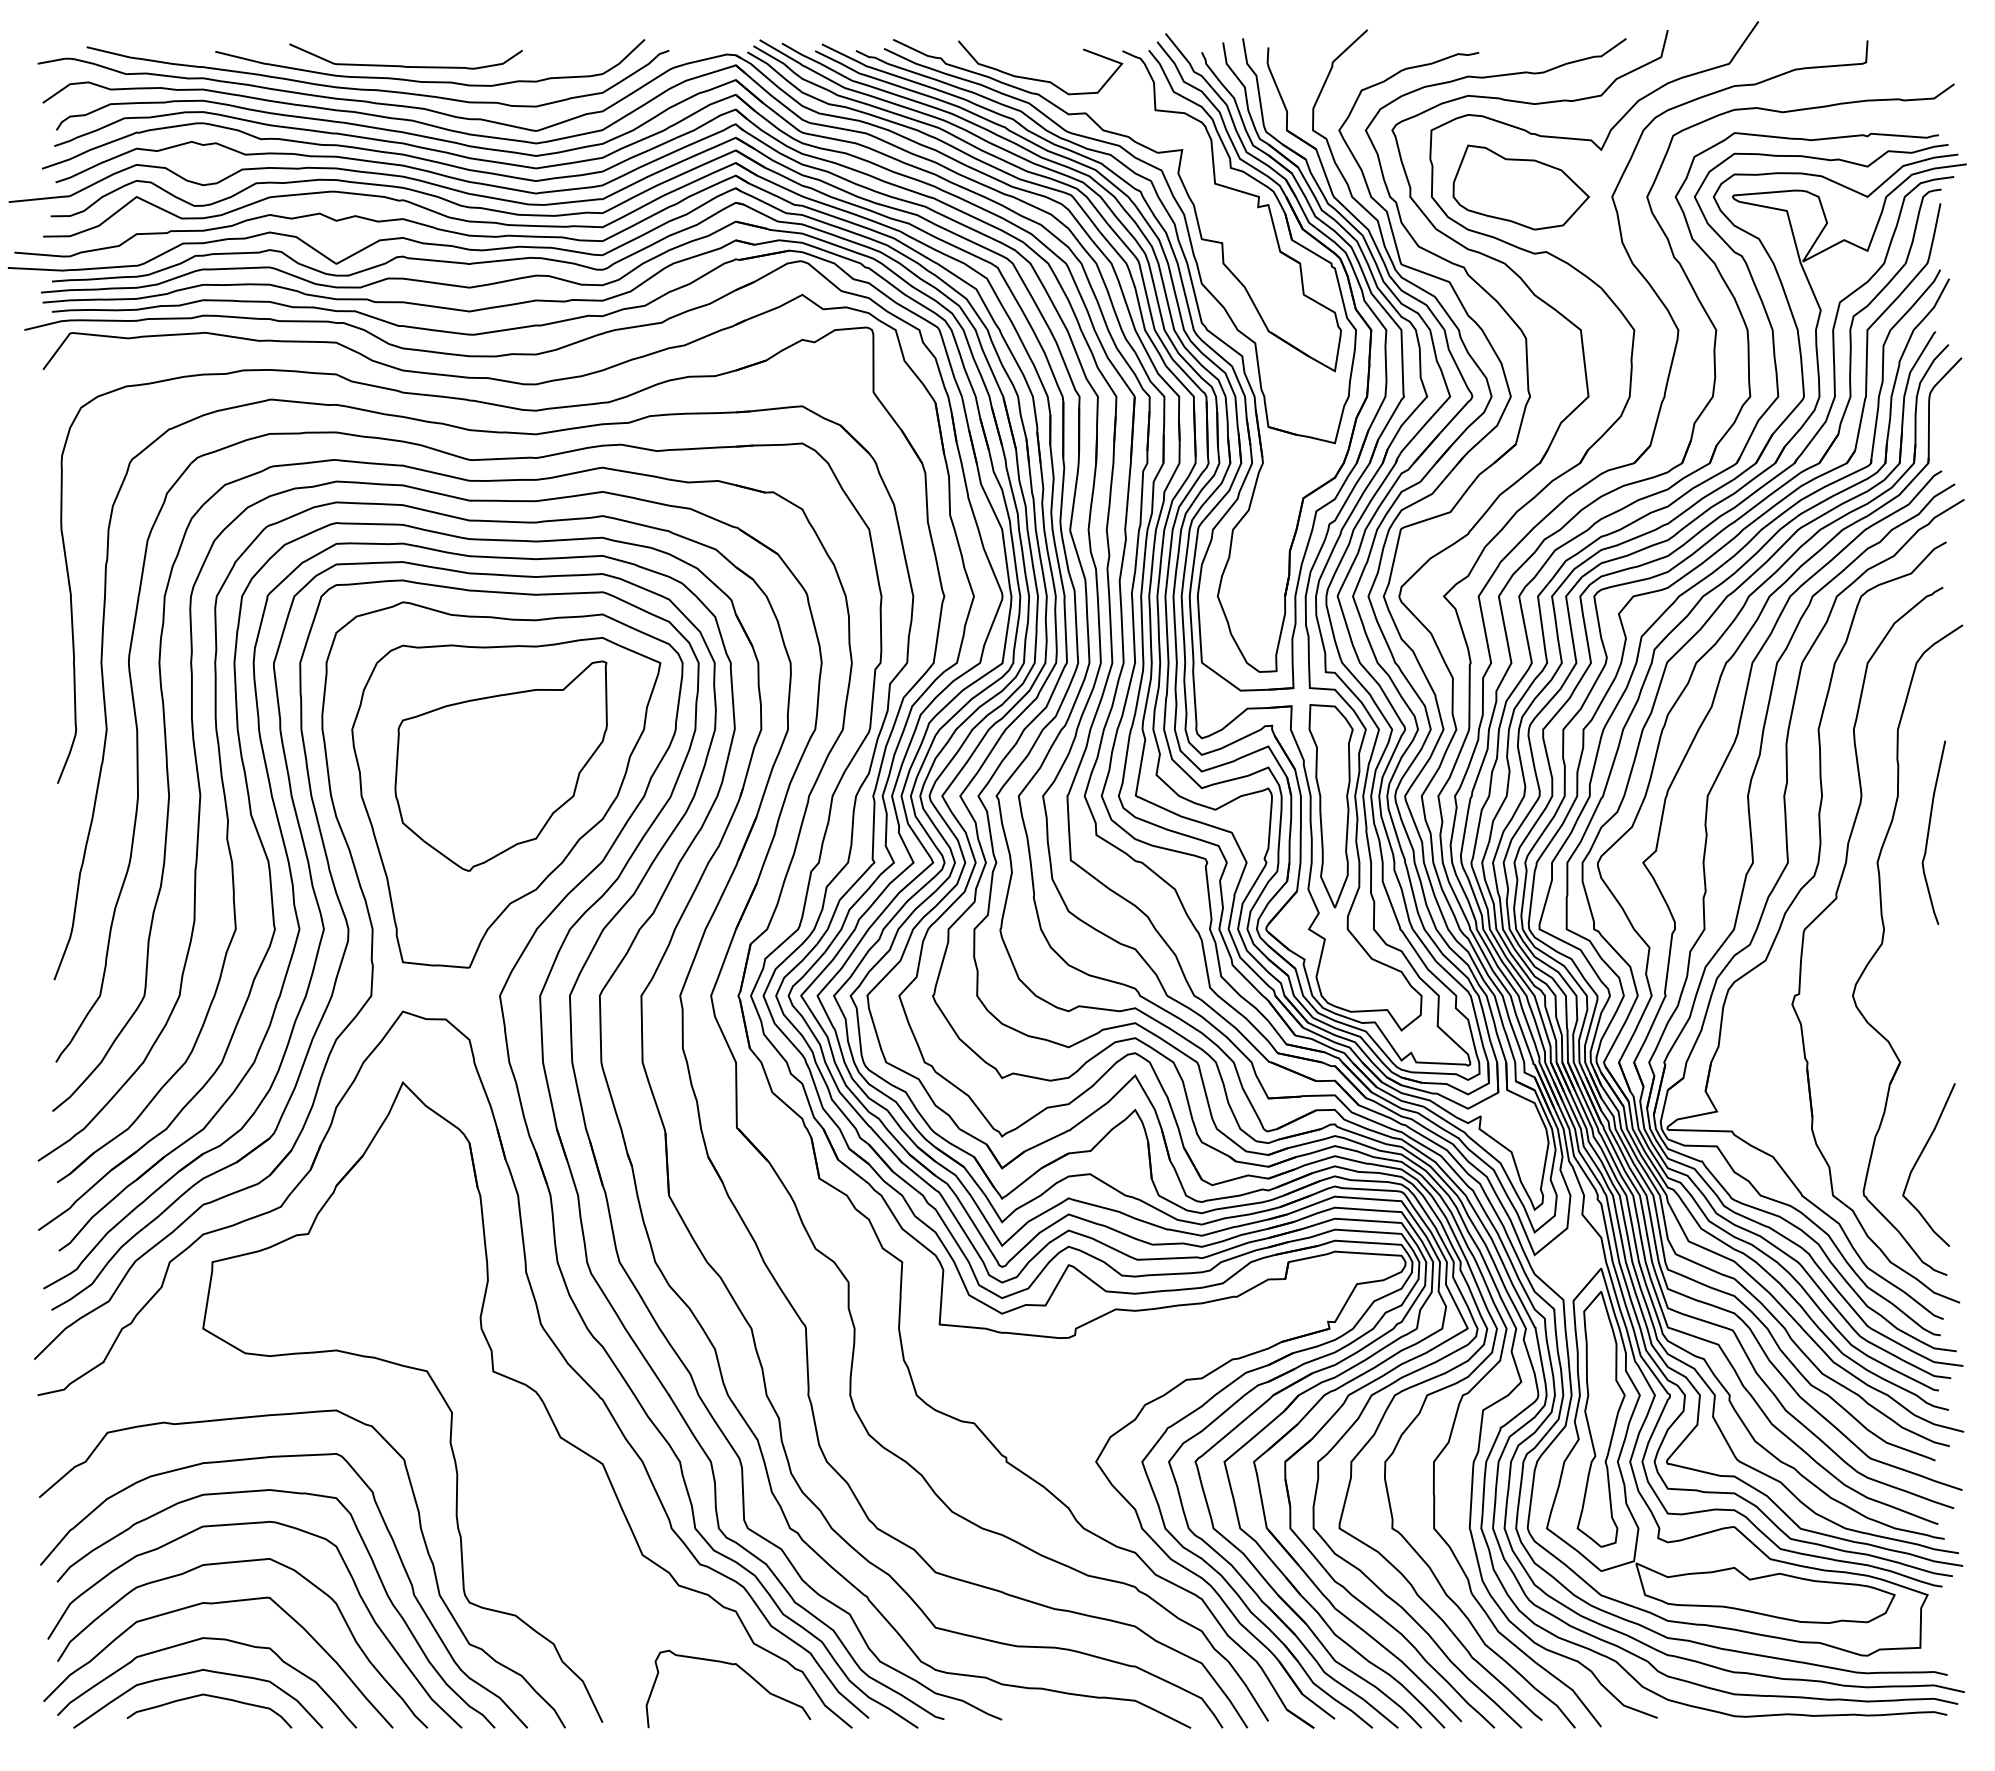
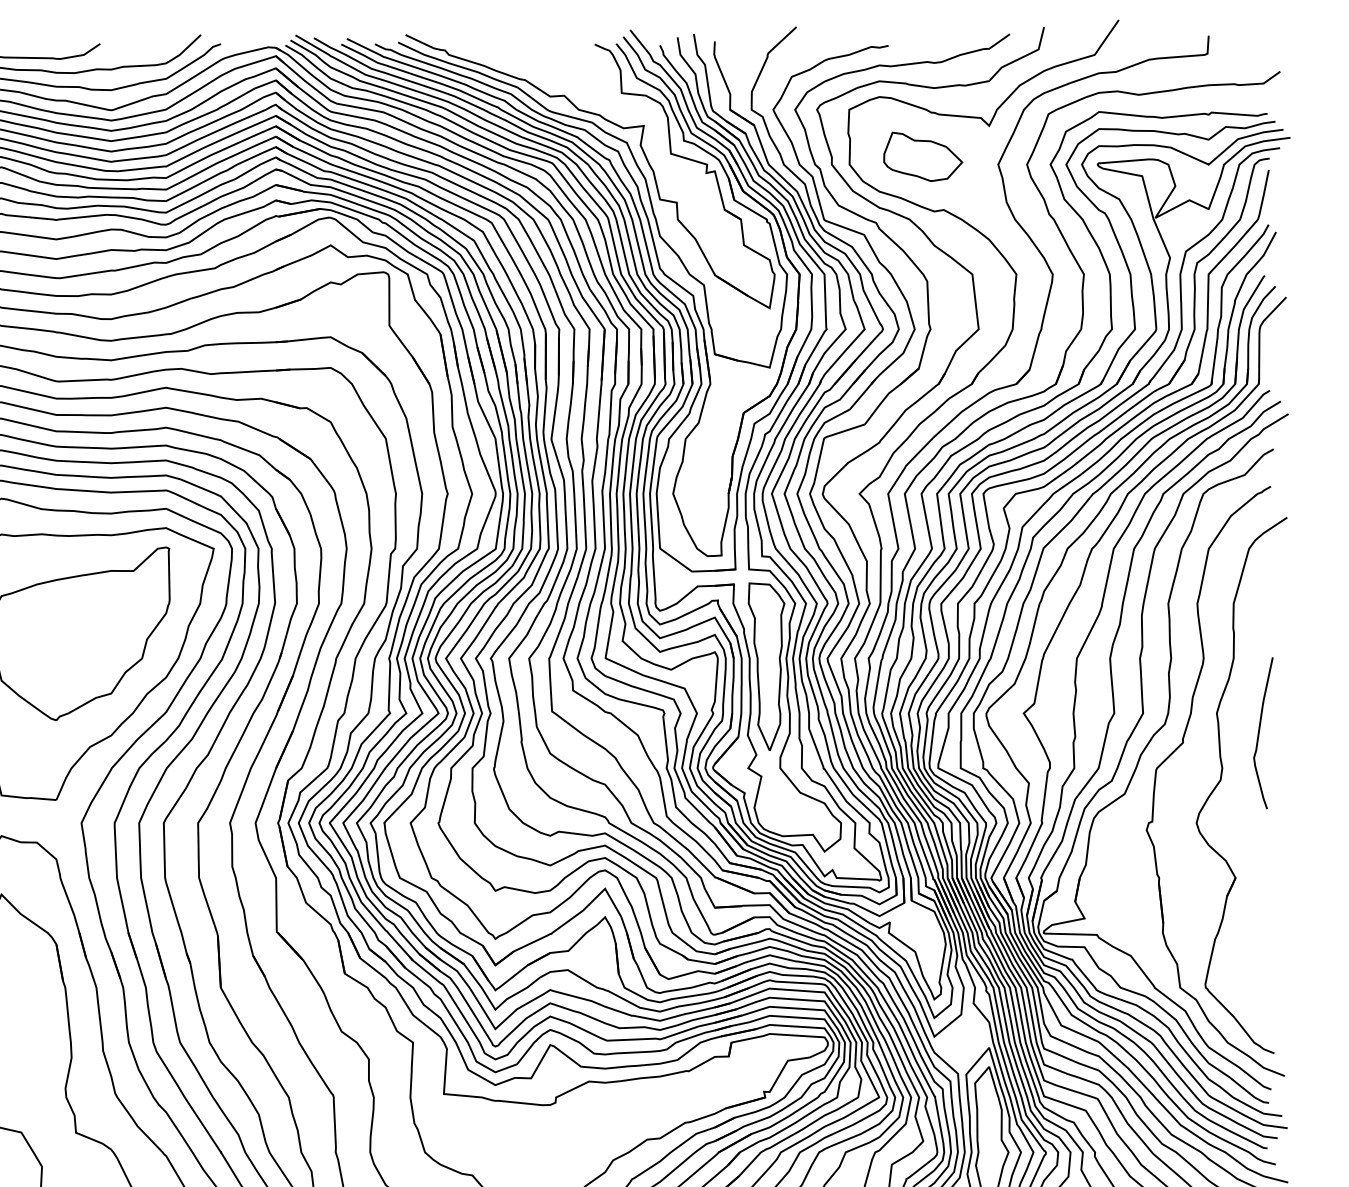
curve: (1040, 79) -> (527, 67), removed
part: (1520, 187) -> (922, 156), size x0.7
curve: (1929, 832) -> (1259, 732), moved
curve: (1920, 1157) -> (1252, 956), removed

